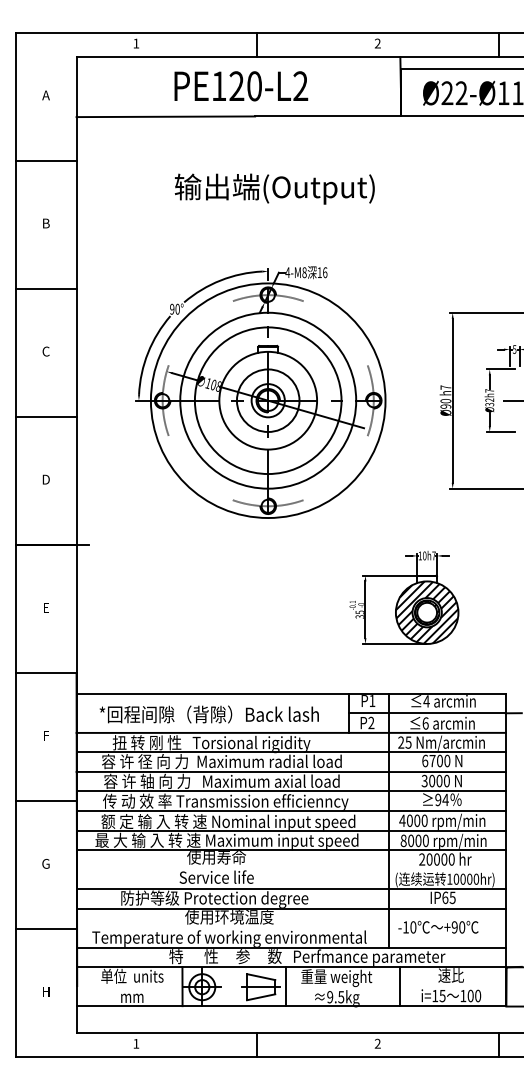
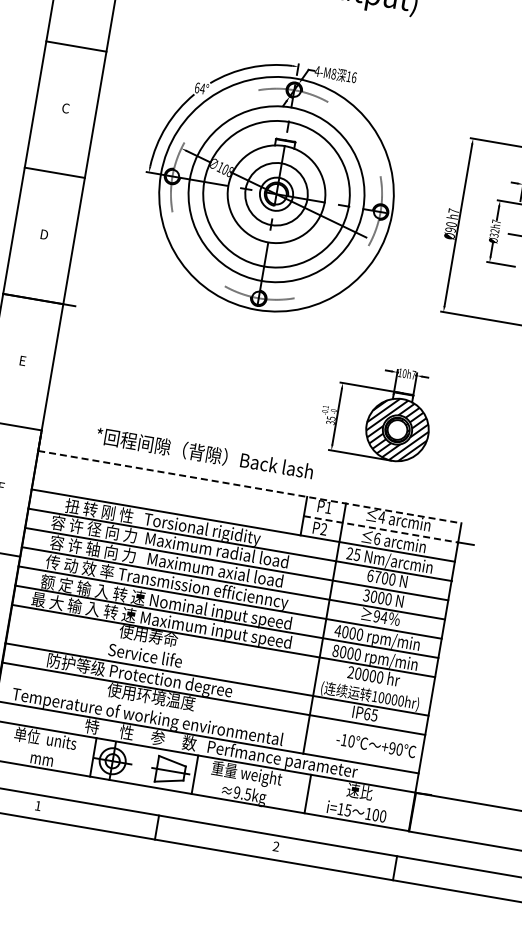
text: (174, 308) -> (199, 87), 90° -> 64°
line: (291, 693) -> (250, 486), solid -> dashed
line: (428, 713) -> (381, 529), solid -> dashed
text: (208, 714) -> (204, 453), moved
text: (438, 926) -> (376, 744), moved

